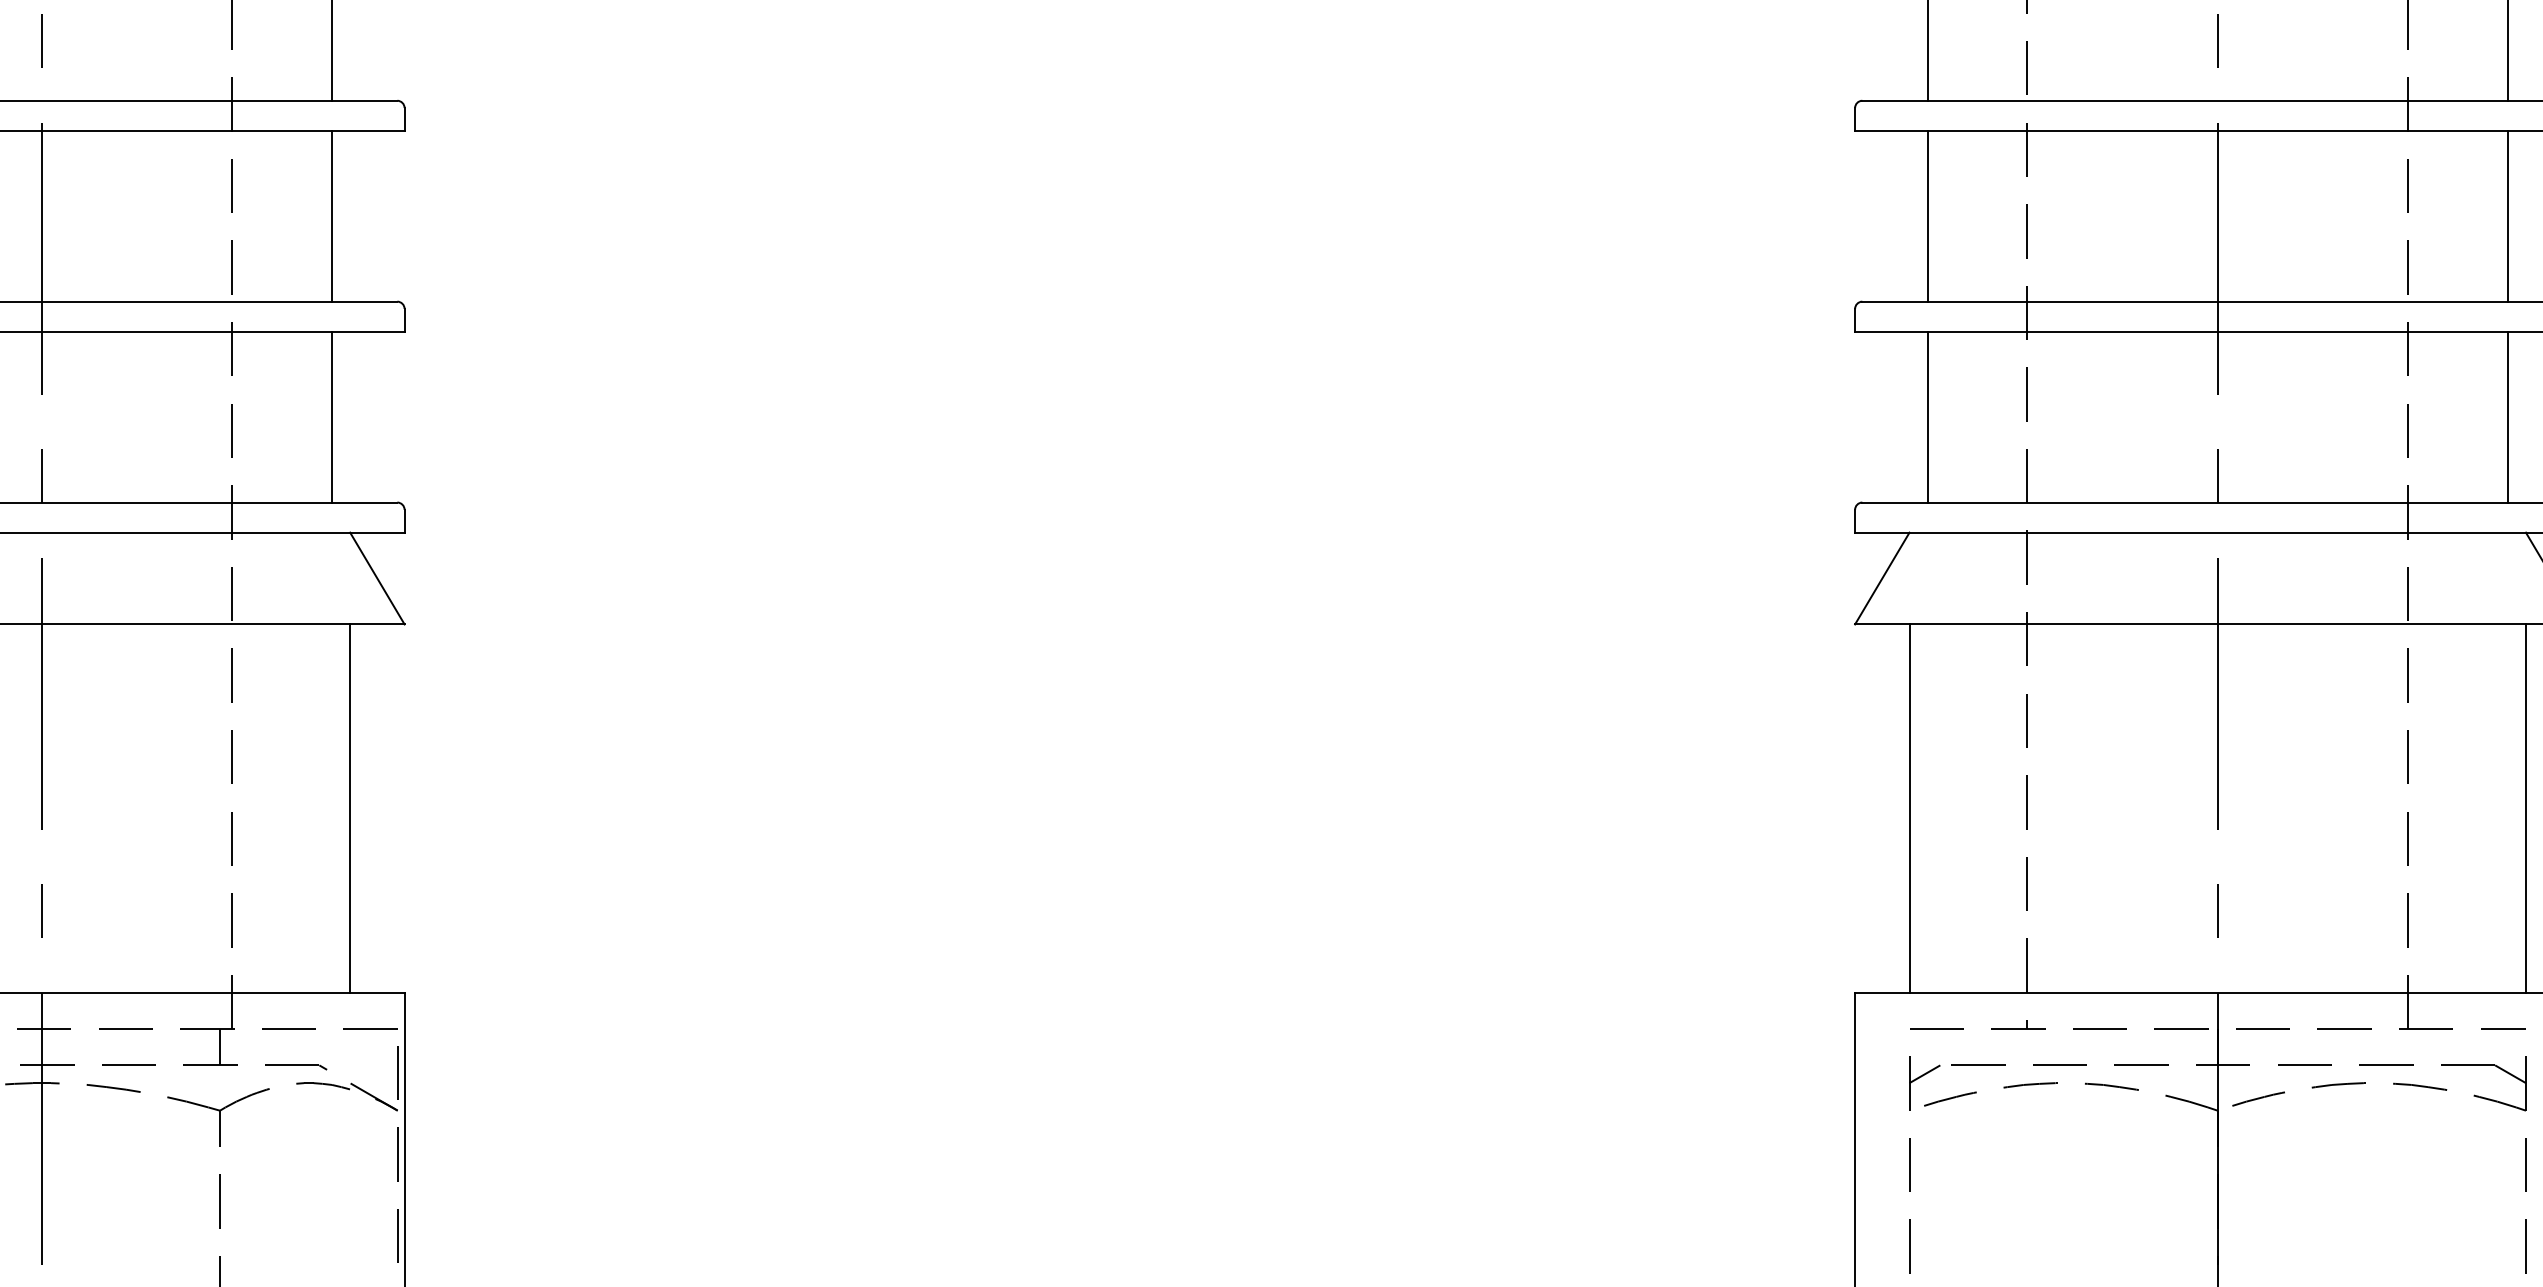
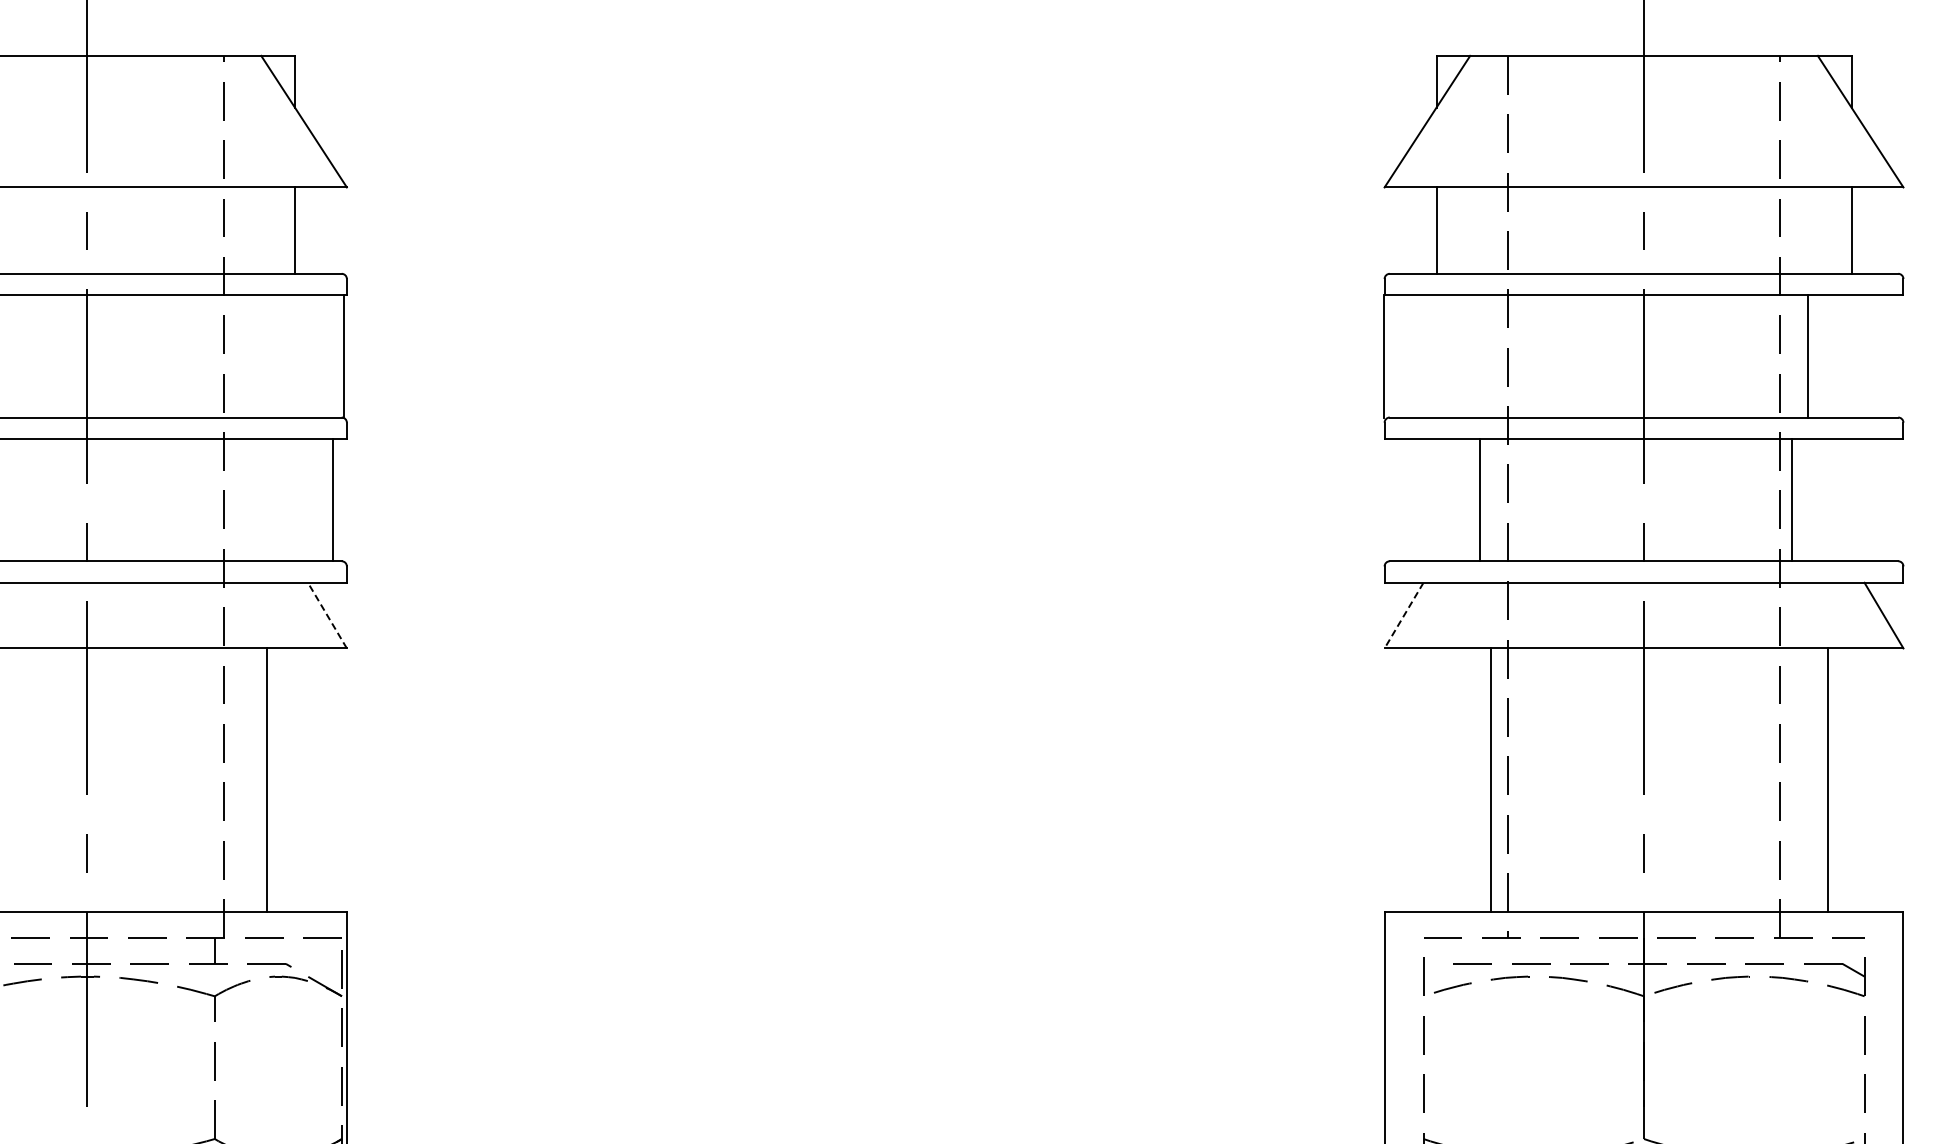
line: (332, 216) -> (344, 356), moved
line: (1927, 216) -> (1383, 356), moved
line: (2507, 216) -> (1807, 356), moved
line: (332, 417) -> (333, 500), moved
line: (1927, 417) -> (1479, 500), moved
line: (2507, 417) -> (1791, 500), moved
line: (377, 578) -> (327, 615), solid -> dashed
line: (1881, 579) -> (1403, 616), solid -> dashed
line: (349, 809) -> (266, 780), moved
line: (1909, 809) -> (1490, 780), moved
line: (2525, 809) -> (1827, 780), moved
line: (1924, 1073) -> (1434, 969), removed

